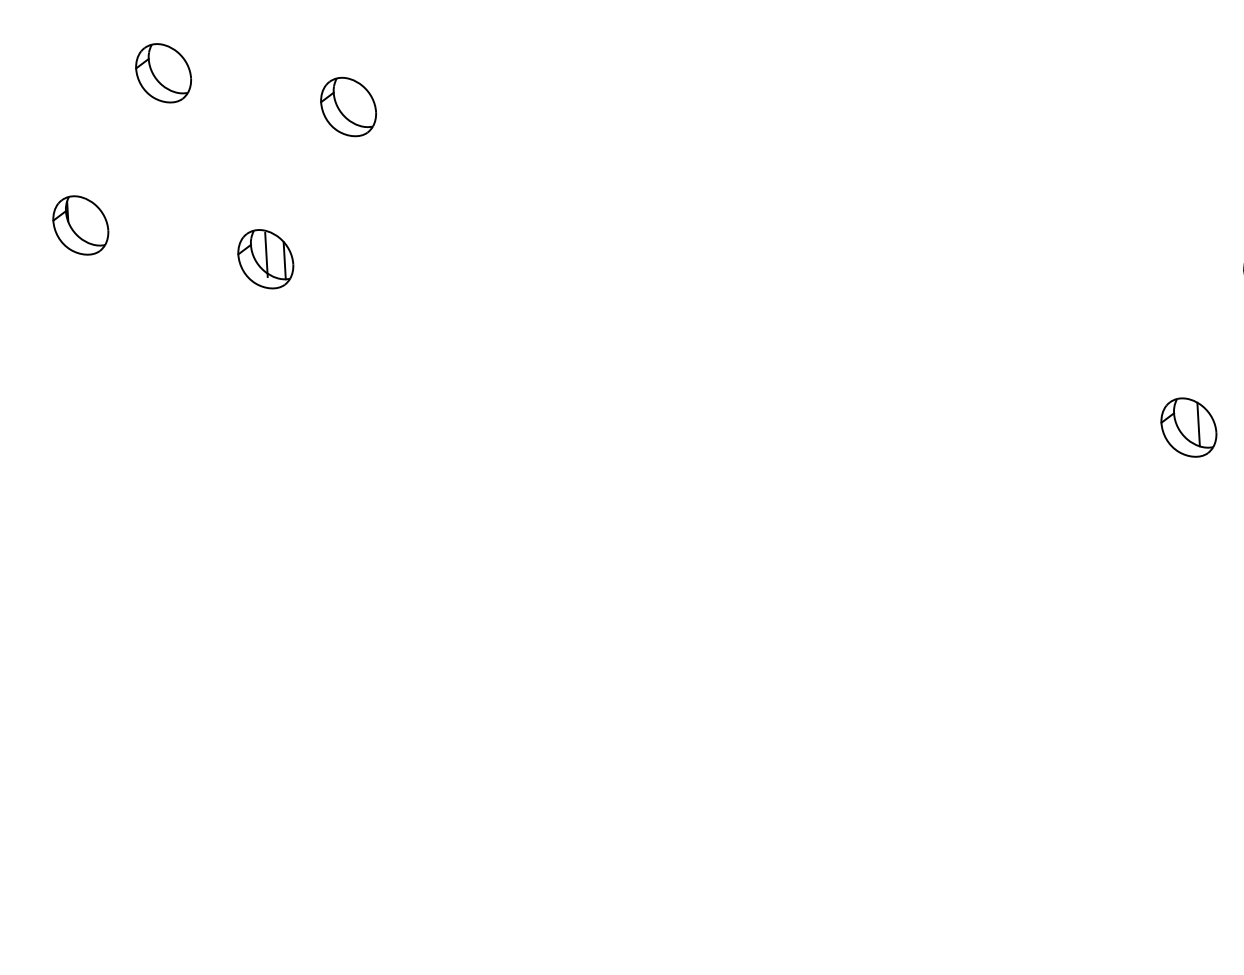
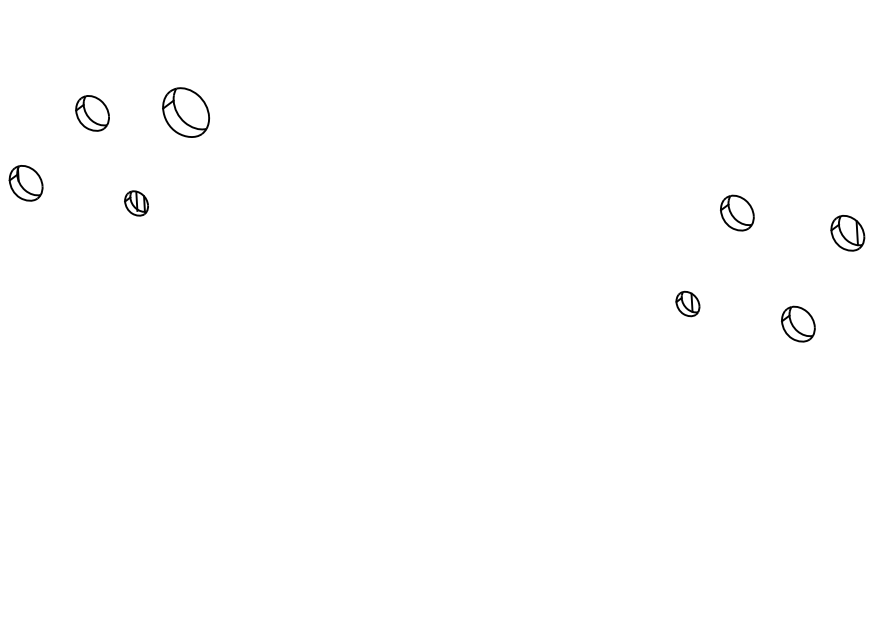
part: (163, 73) -> (92, 113), moved
part: (347, 106) -> (185, 112), size x1.4
part: (265, 259) -> (136, 203), size x0.7
part: (1188, 426) -> (687, 303), size x0.7

